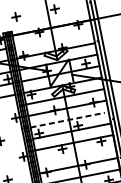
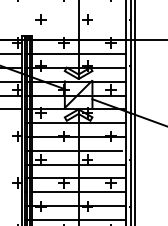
line: (54, 39) -> (79, 54), added
line: (67, 119) -> (76, 150), dashed -> solid
line: (76, 154) -> (79, 192), added

